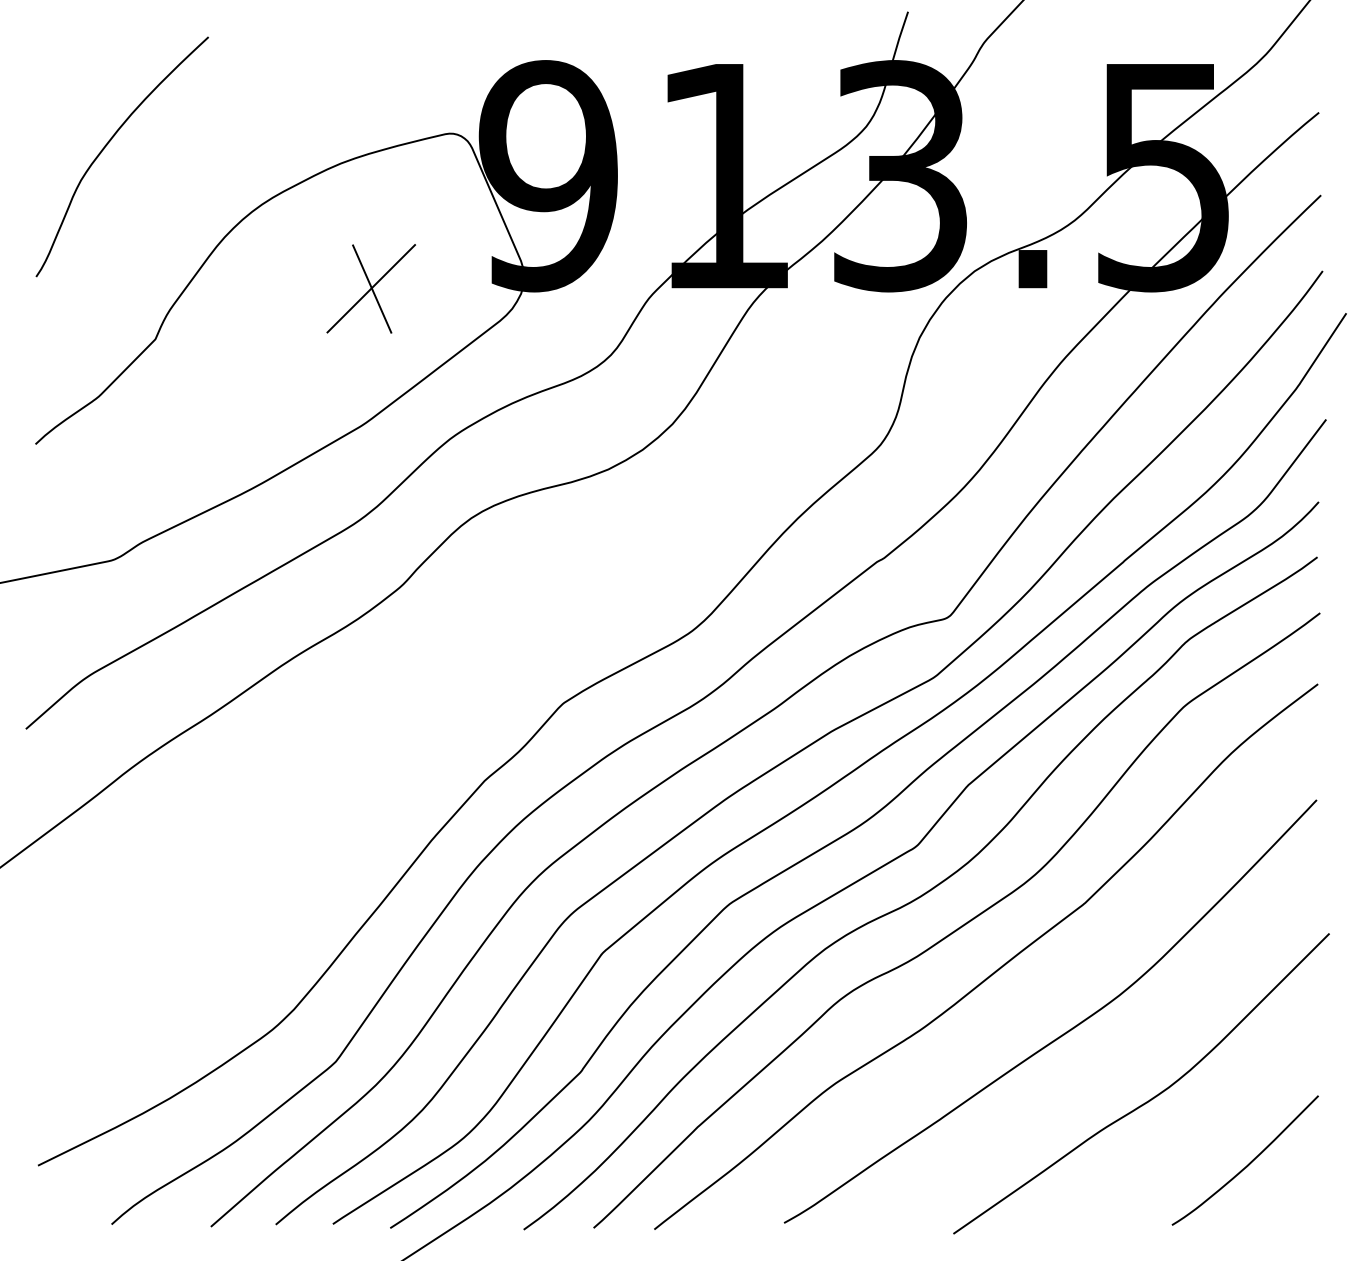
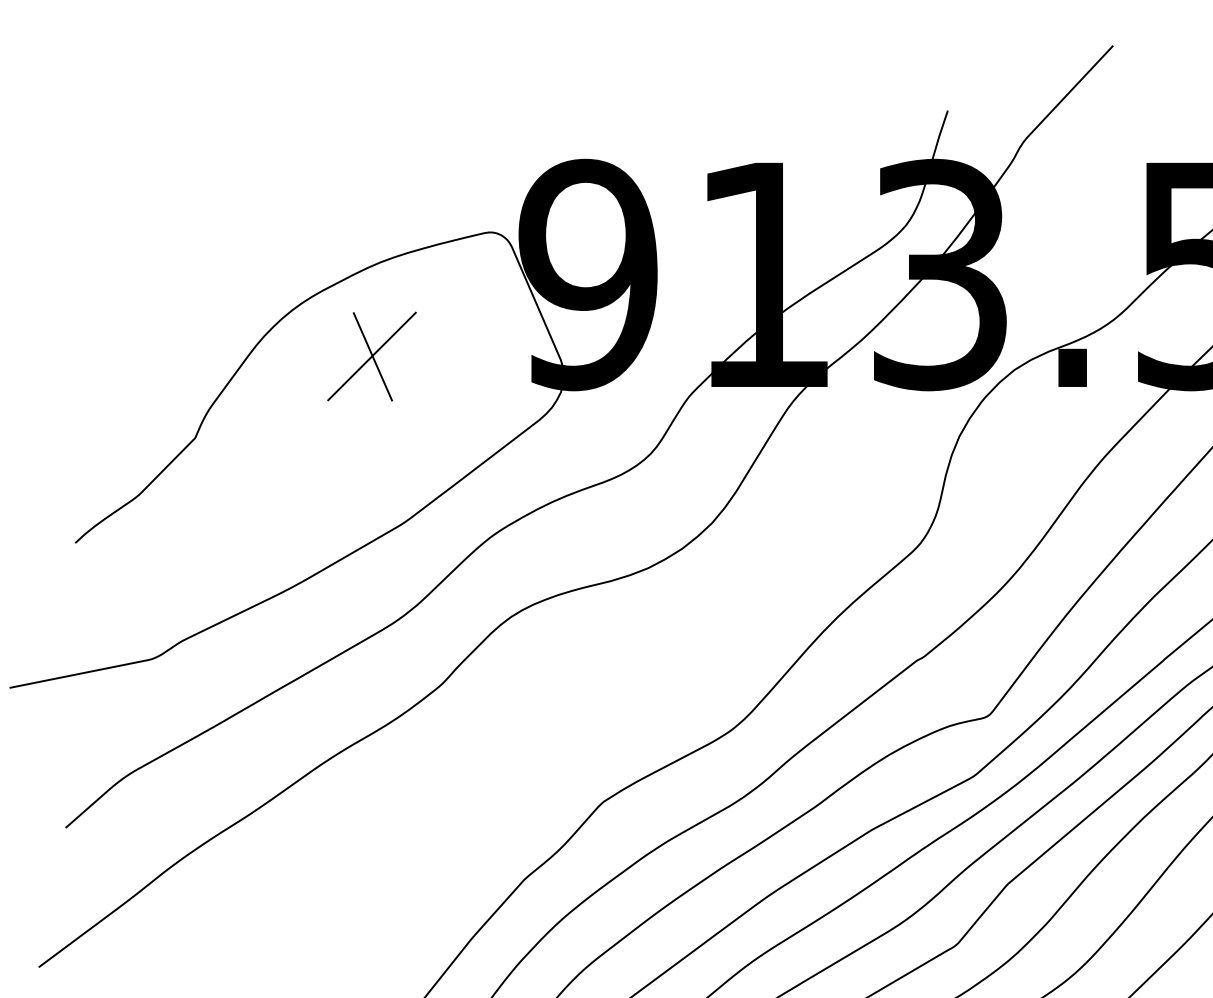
curve: (108, 144) -> (148, 243), removed
part: (370, 288) -> (371, 356), moved

